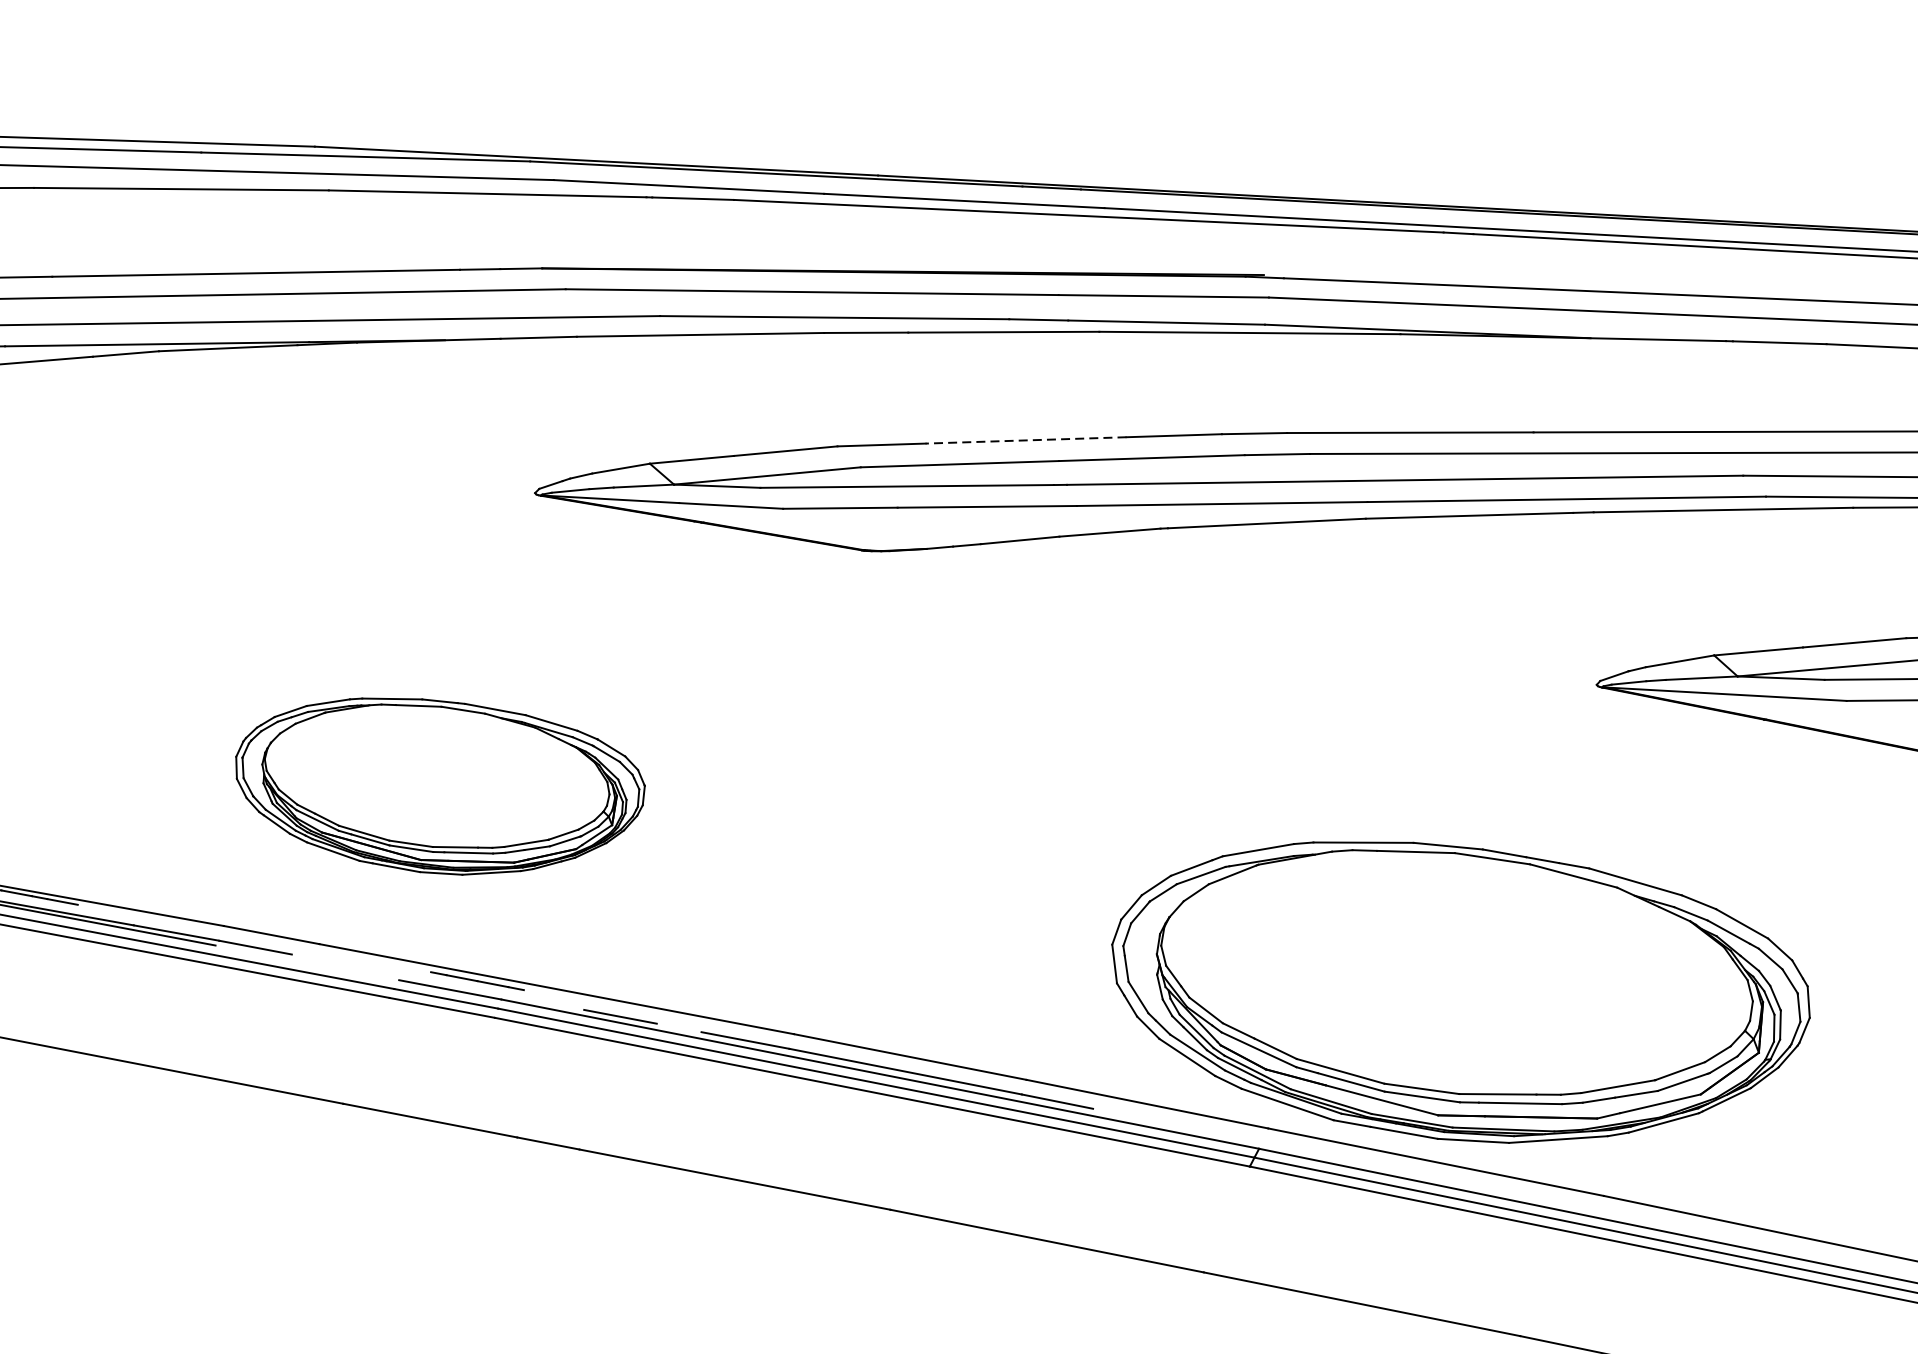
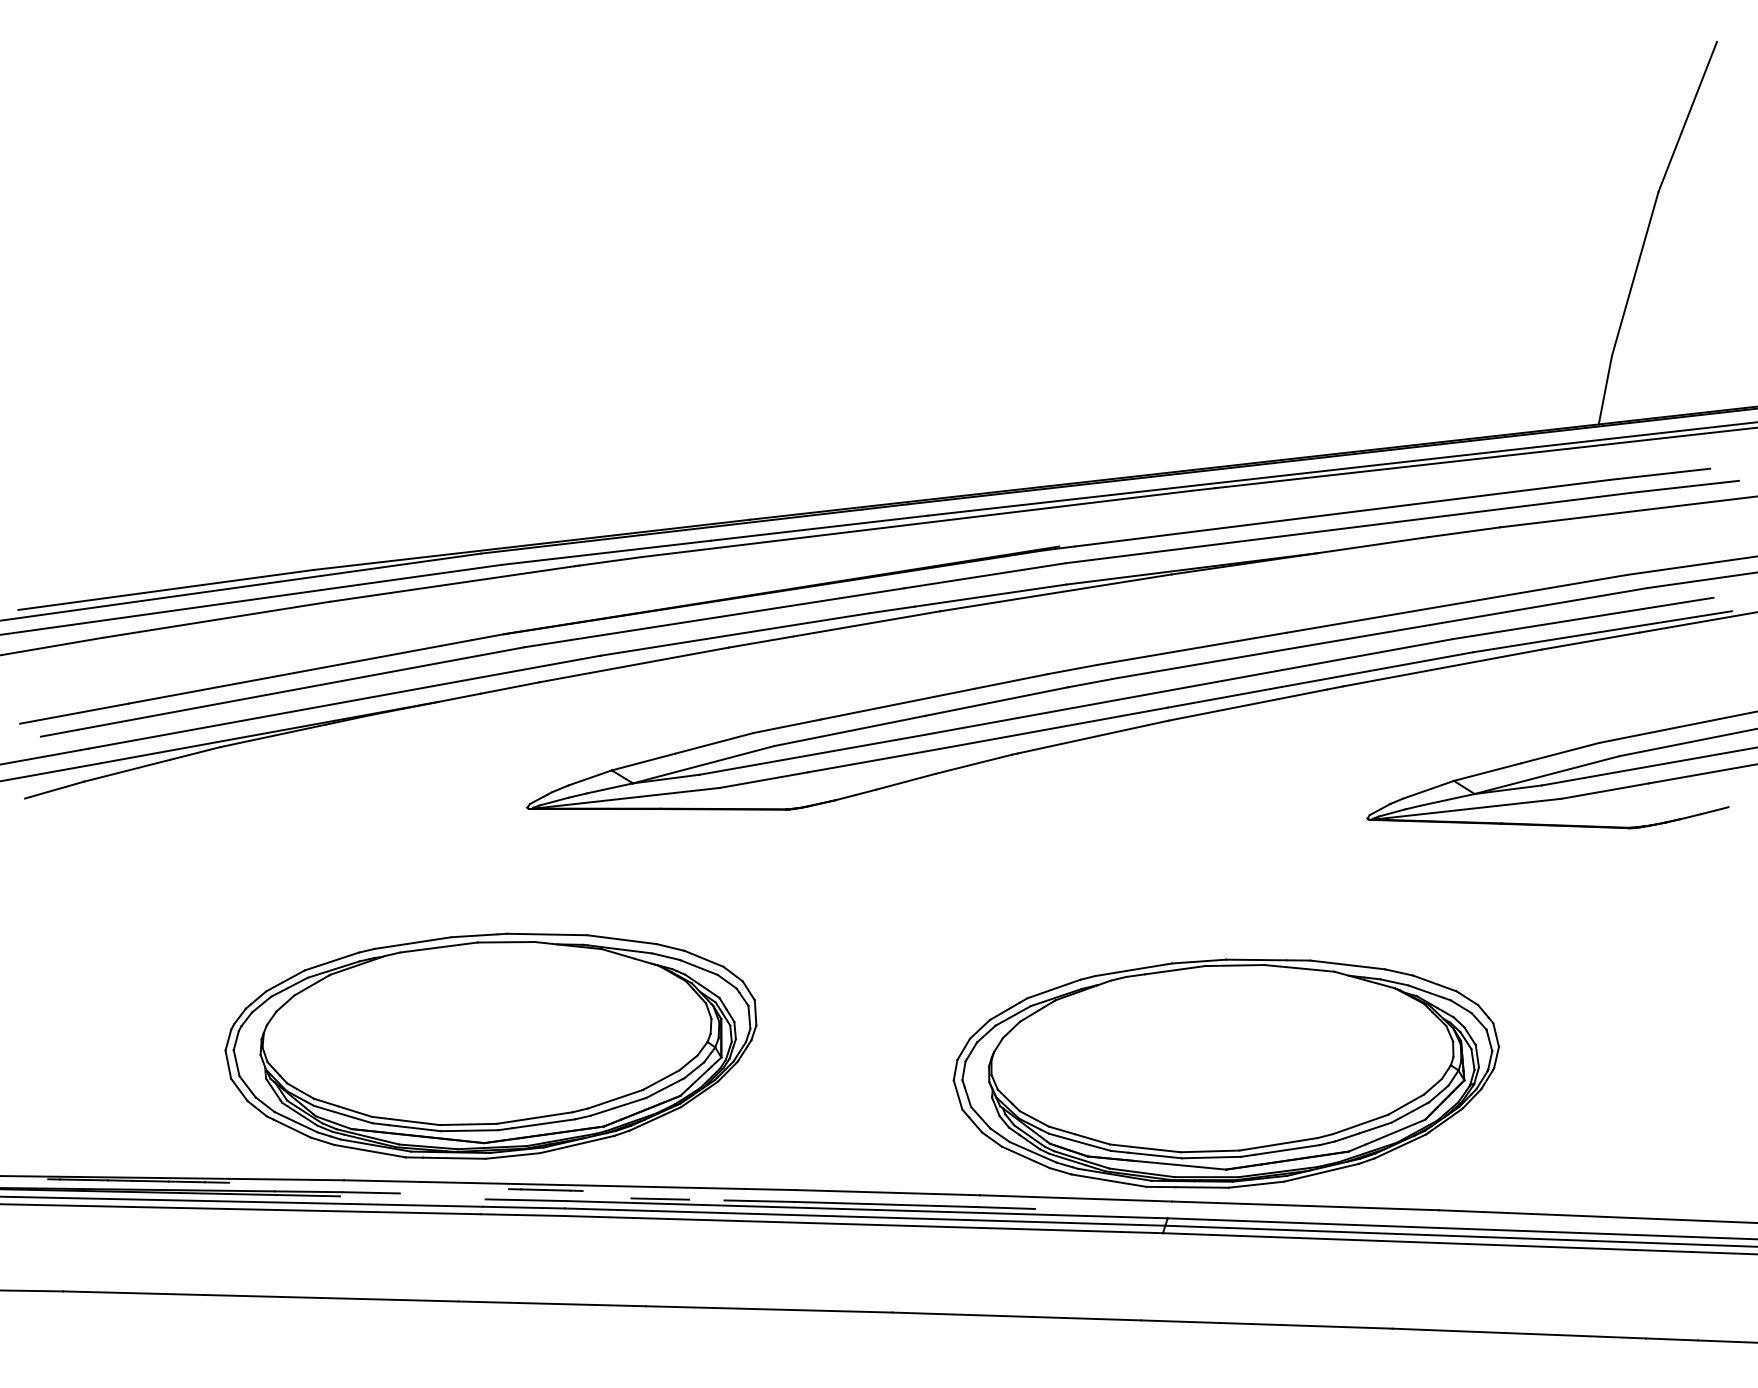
line: (1025, 440) -> (897, 704), dashed -> solid
part: (438, 786) -> (490, 1045), size x1.67
part: (1457, 993) -> (1225, 1073), moved

